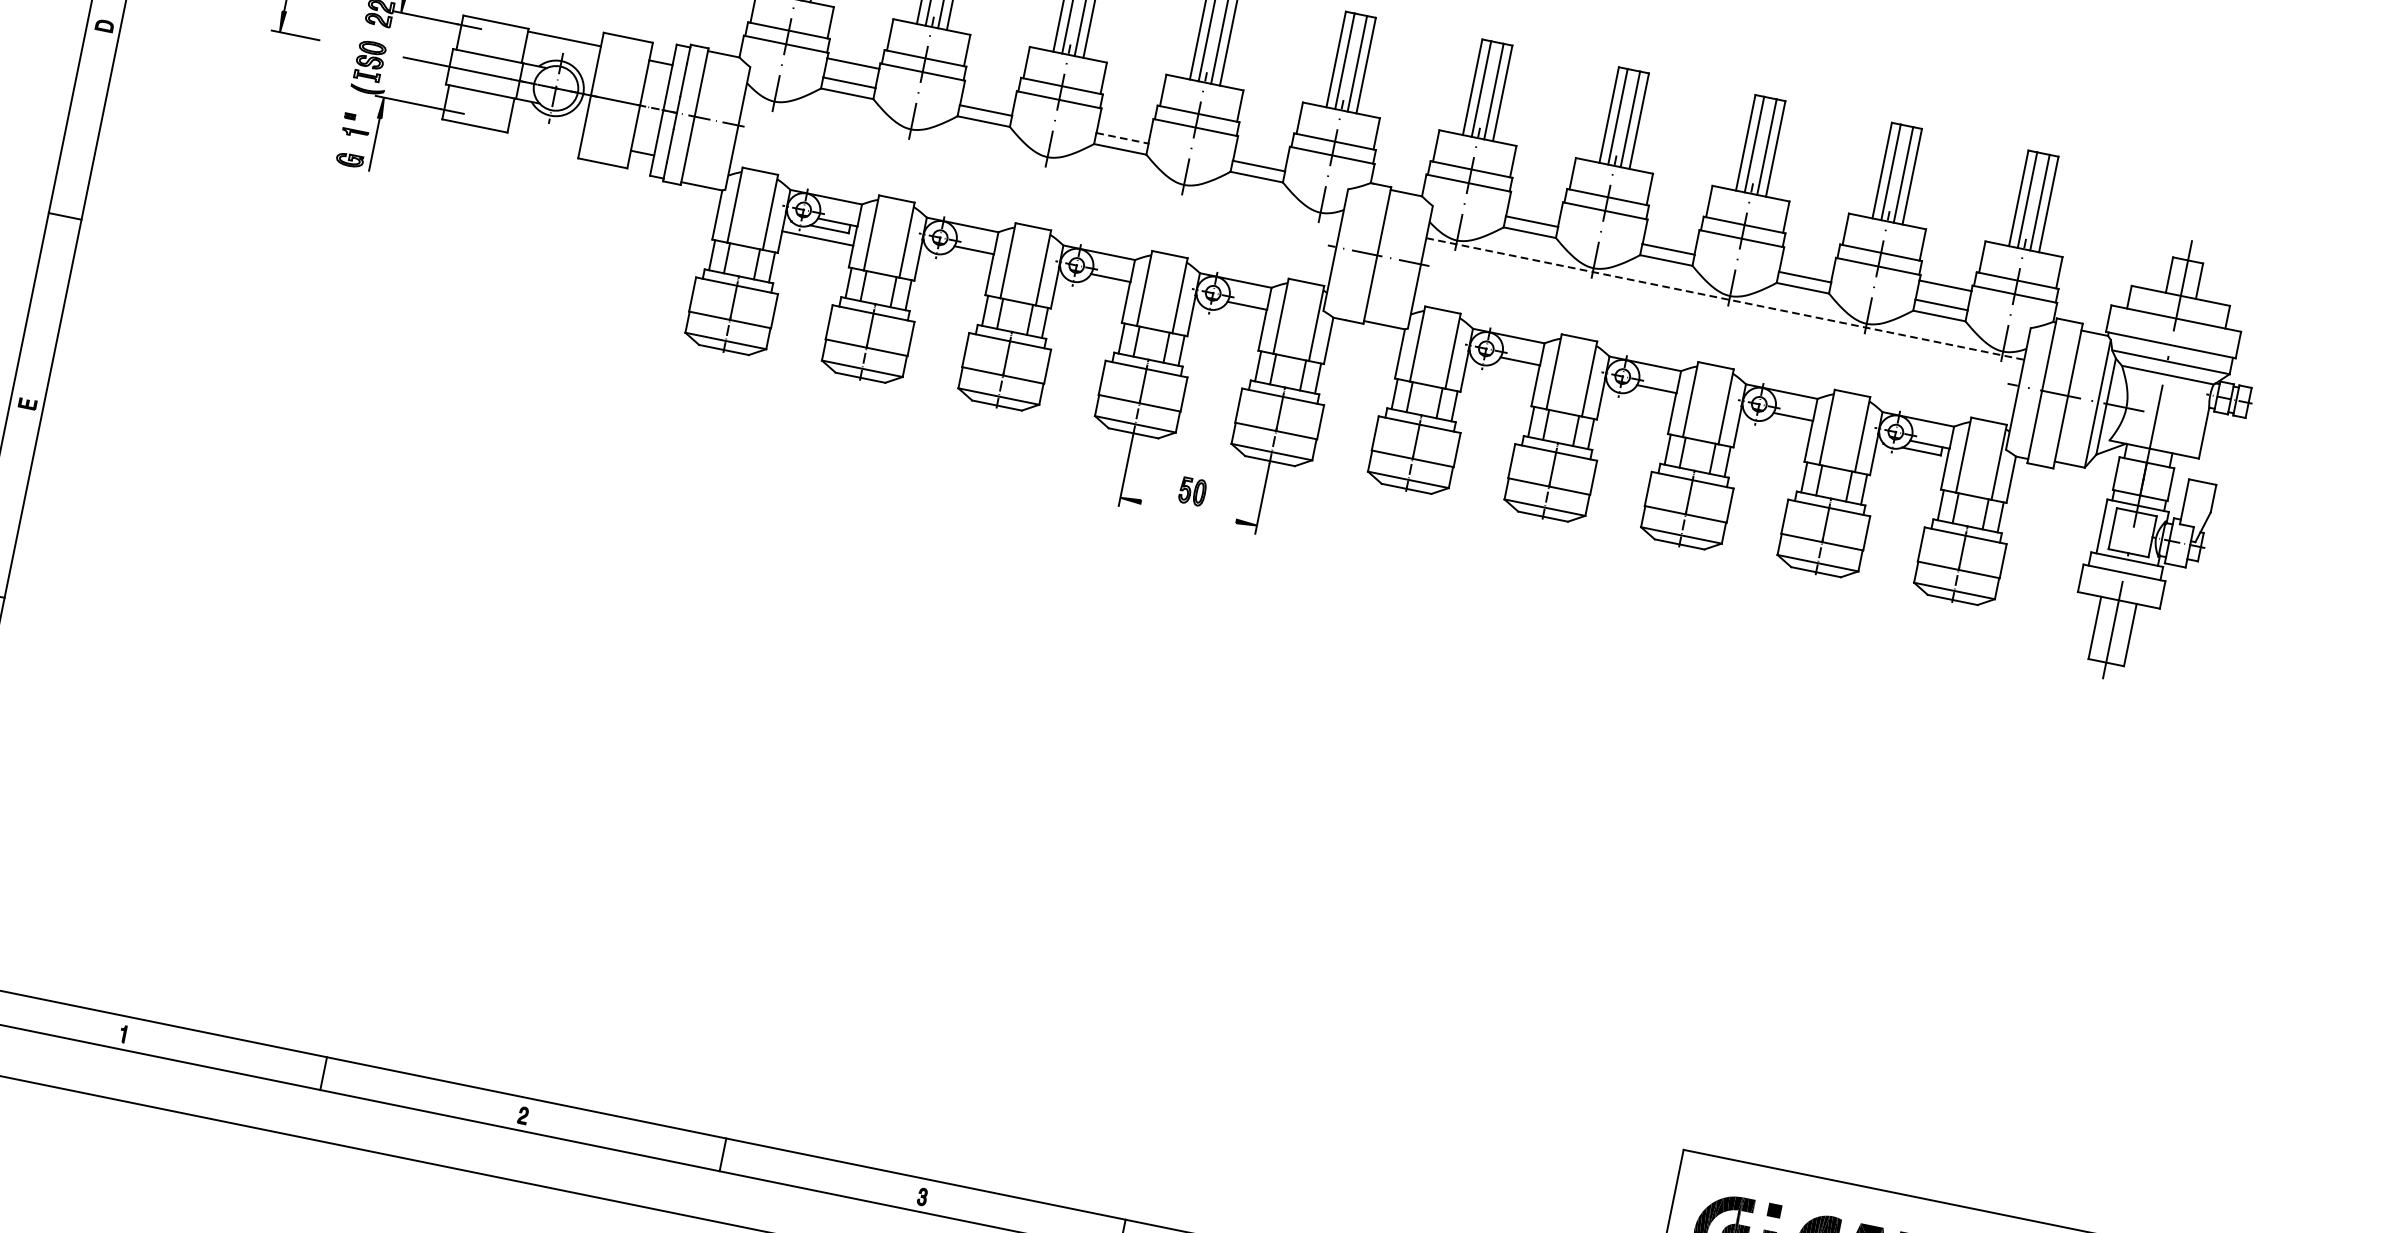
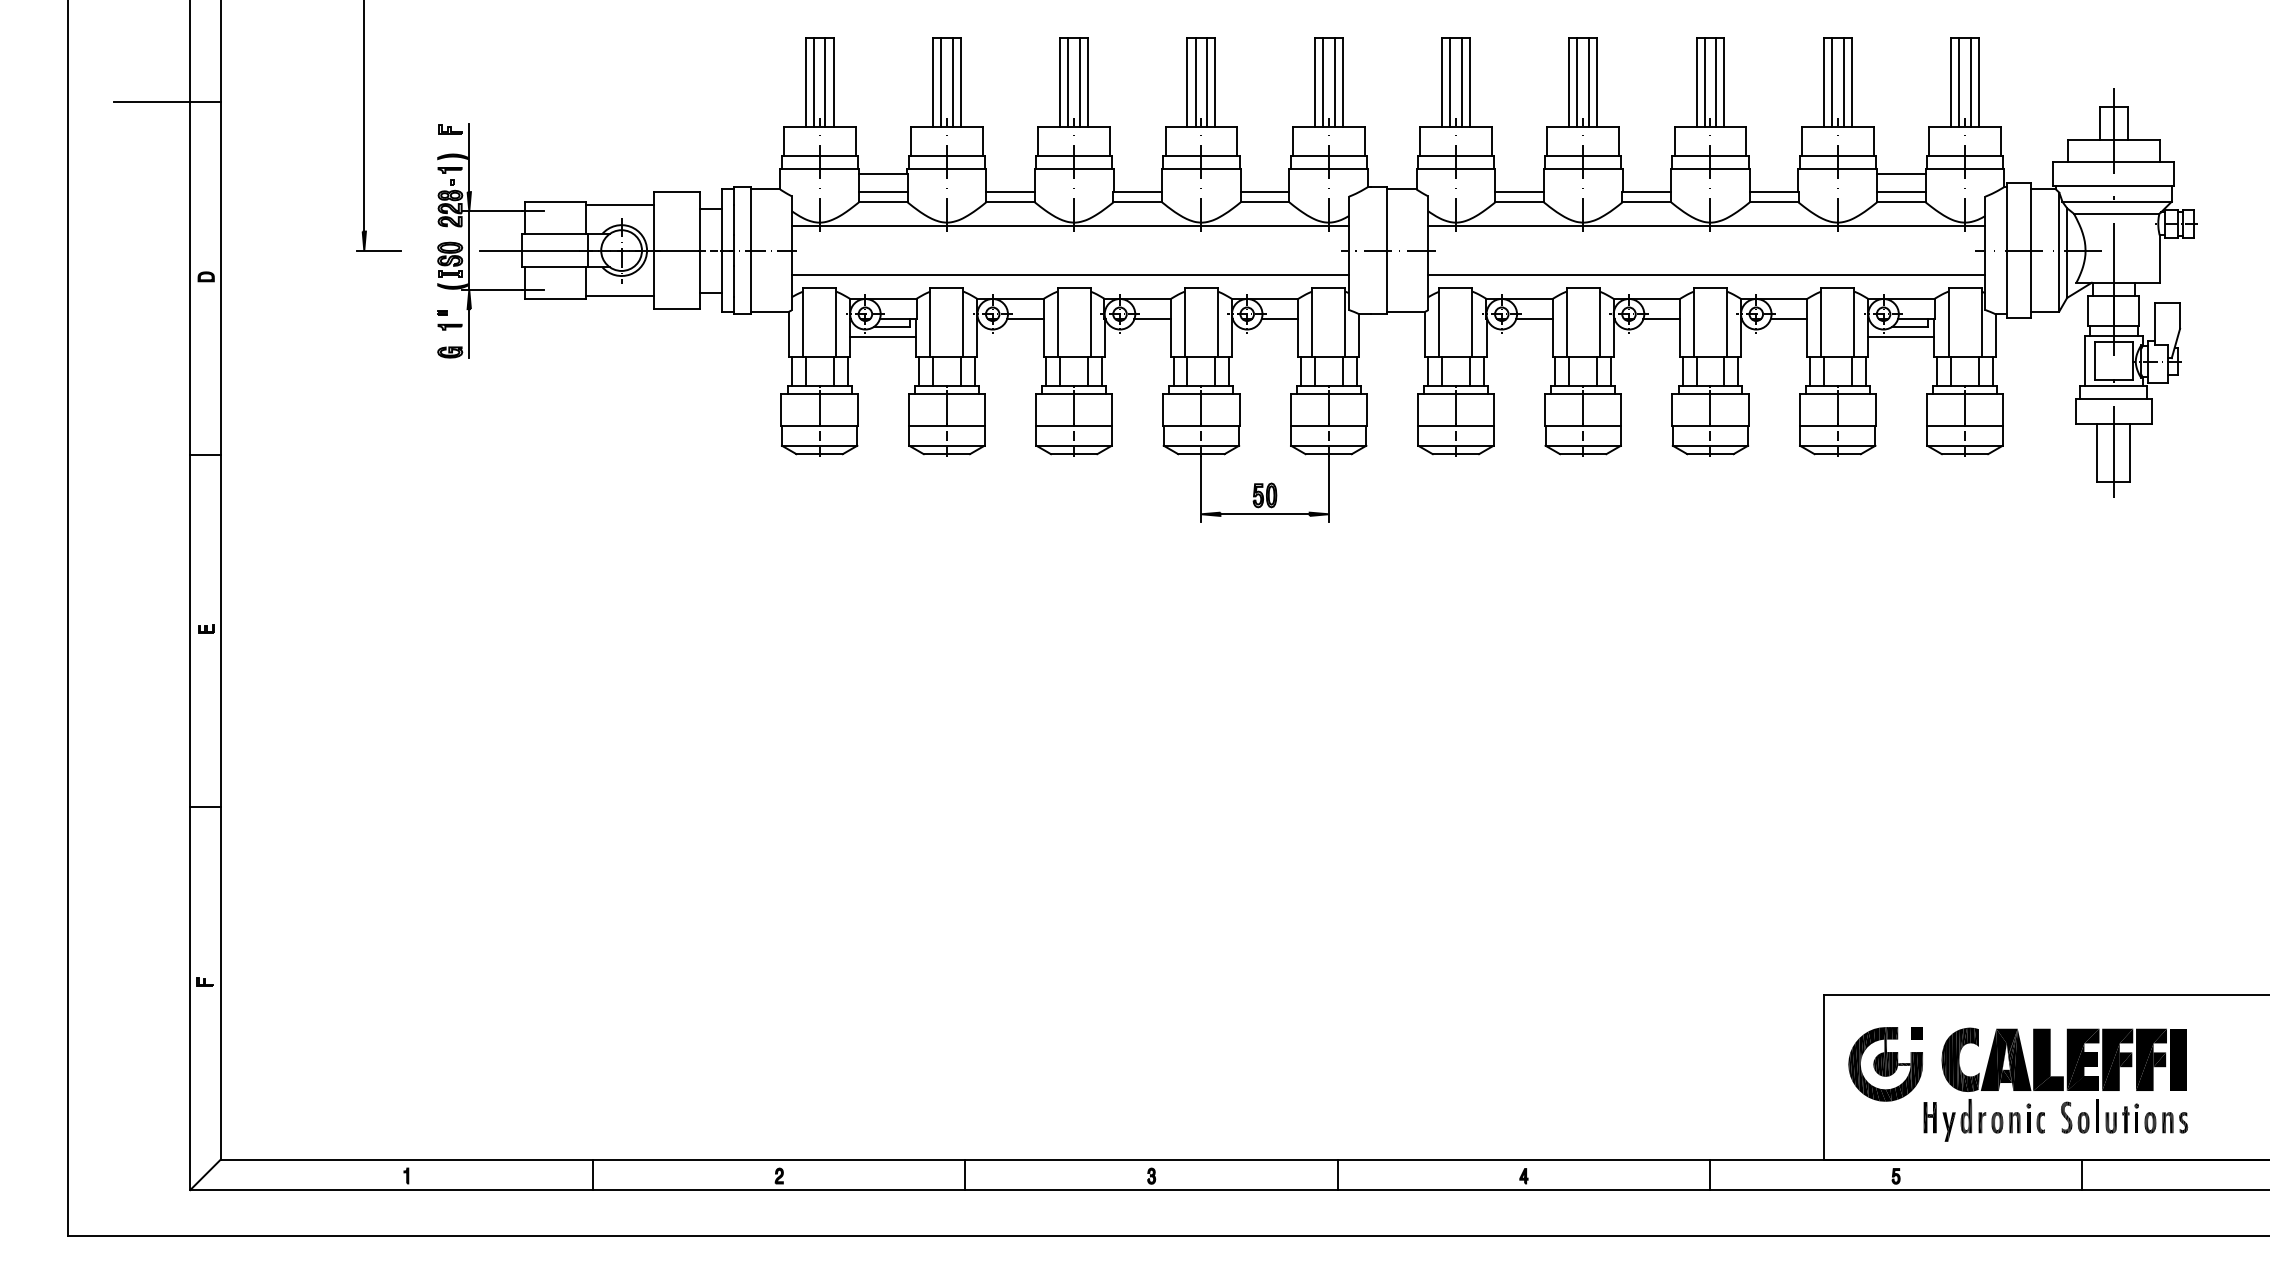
line: (392, 55) -> (469, 250), added
line: (544, 137) -> (620, 296), added
line: (1123, 138) -> (1138, 192), dashed -> solid
line: (1042, 160) -> (1070, 226), added
line: (1032, 213) -> (1070, 275), added
line: (1725, 299) -> (1706, 226), dashed -> solid
line: (1714, 351) -> (1706, 275), added
line: (1910, 460) -> (1901, 337), added
line: (1188, 511) -> (1264, 514), added

